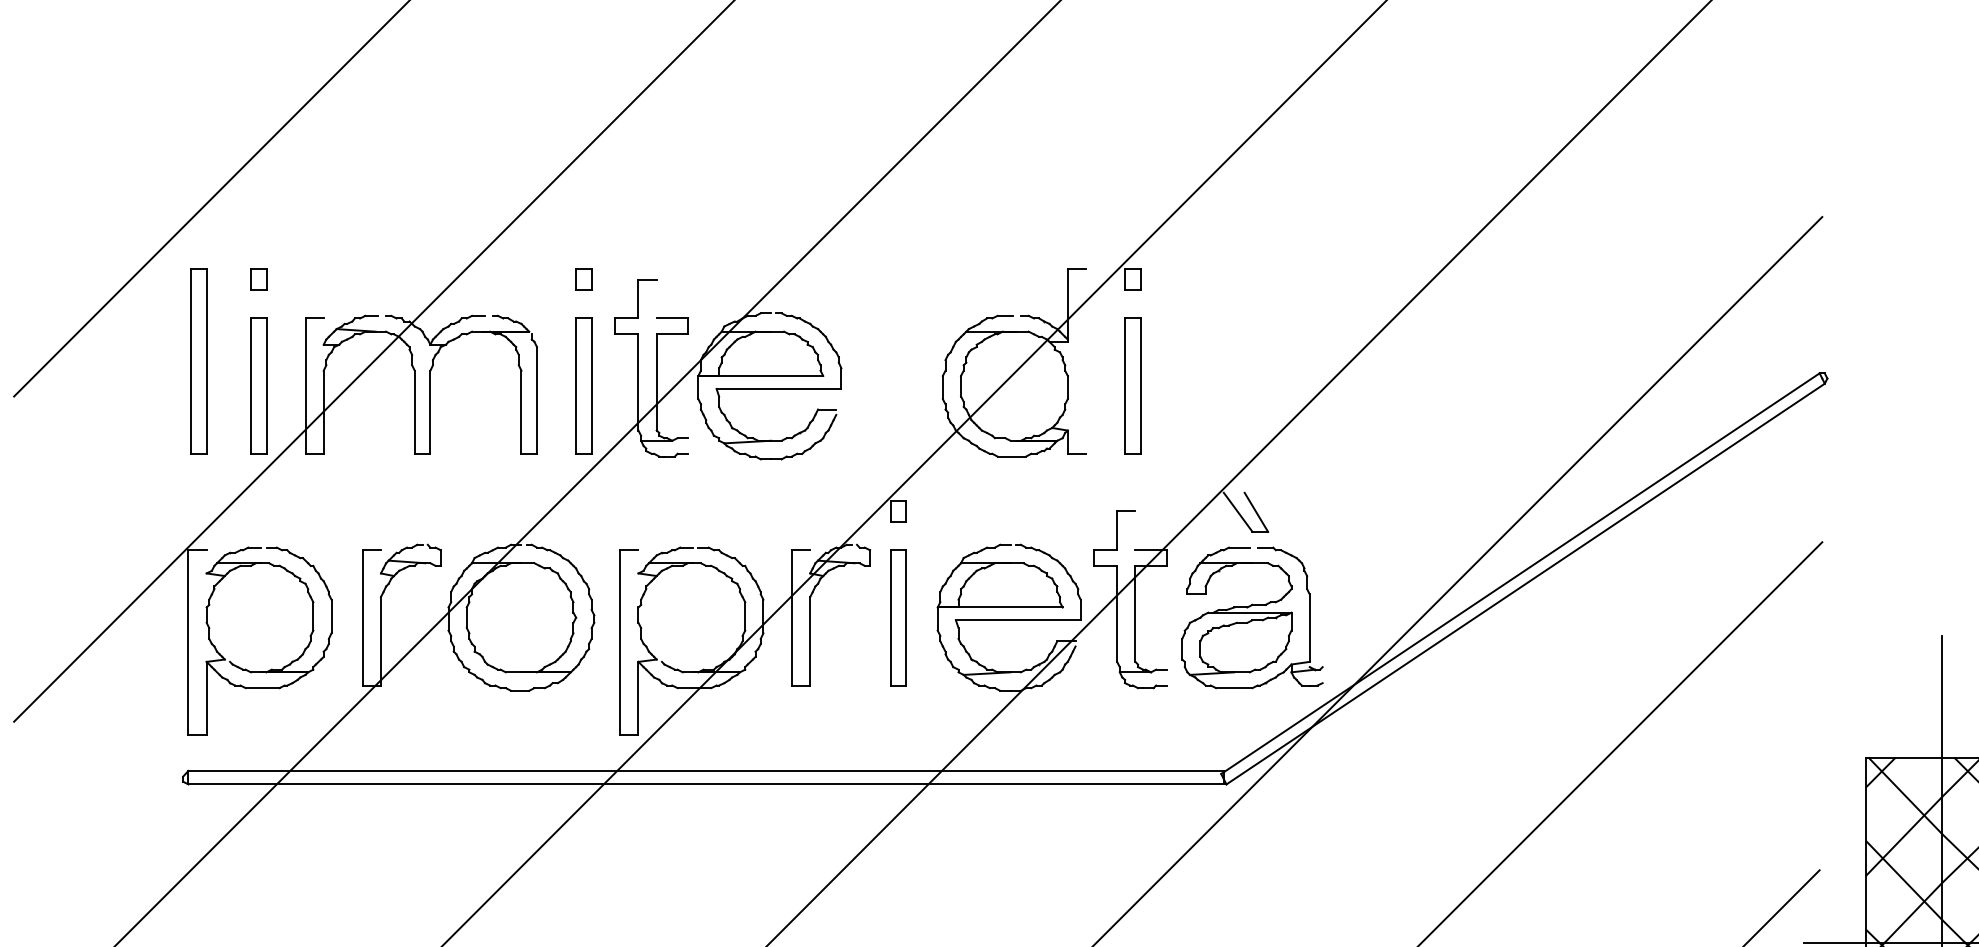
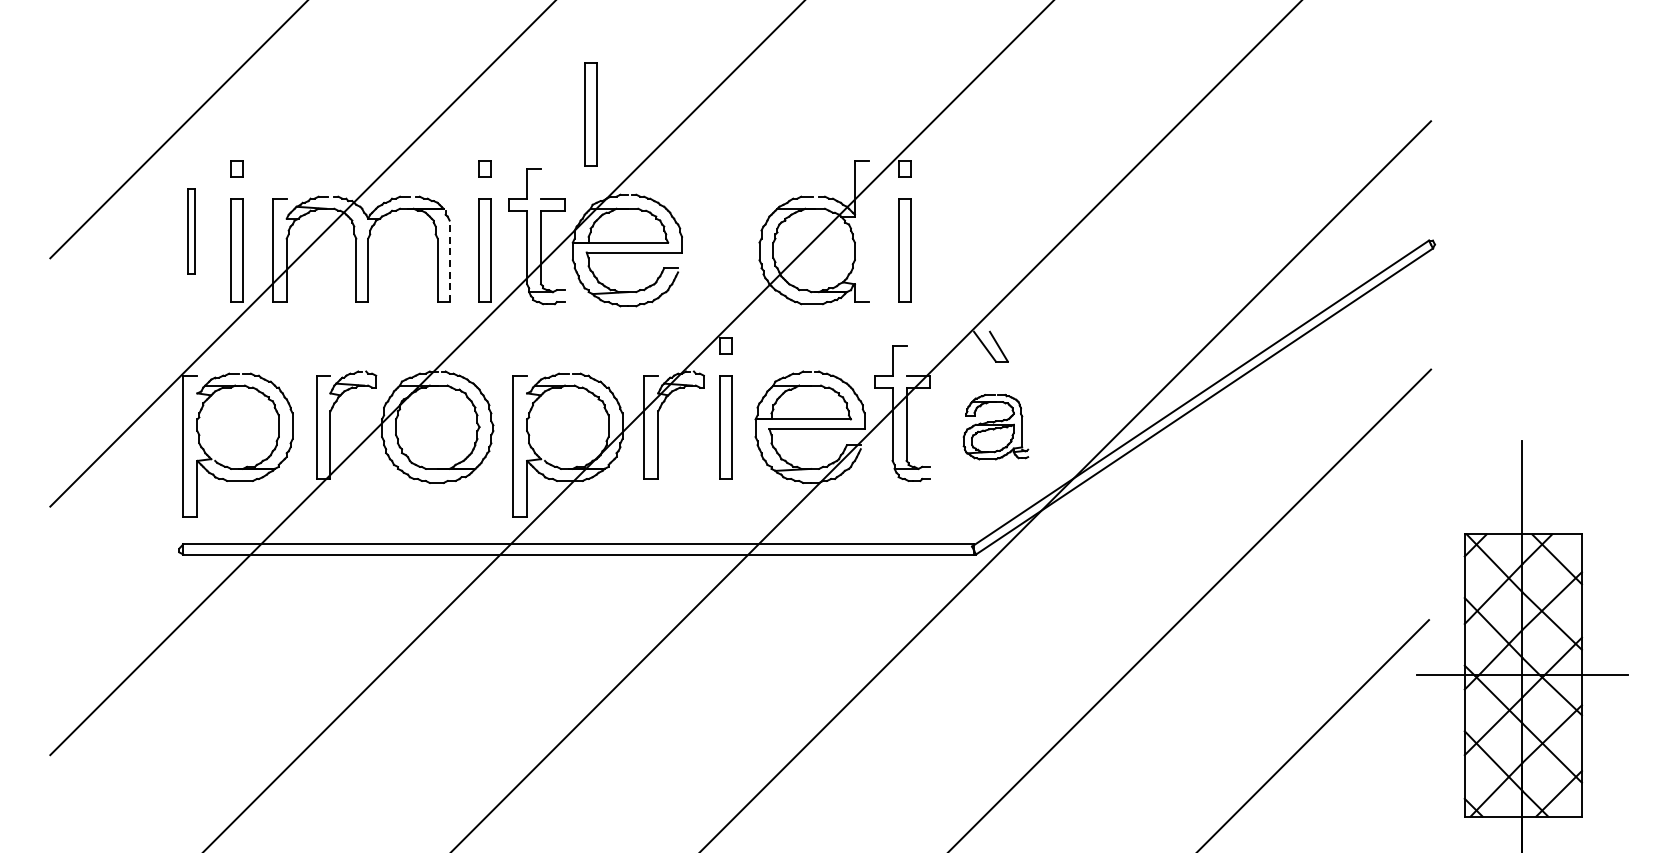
part: (721, 208) -> (590, 114), added
part: (197, 361) -> (190, 231), size x0.6
line: (536, 400) -> (449, 261), solid -> dashed
part: (1251, 616) -> (995, 426), size x0.6

